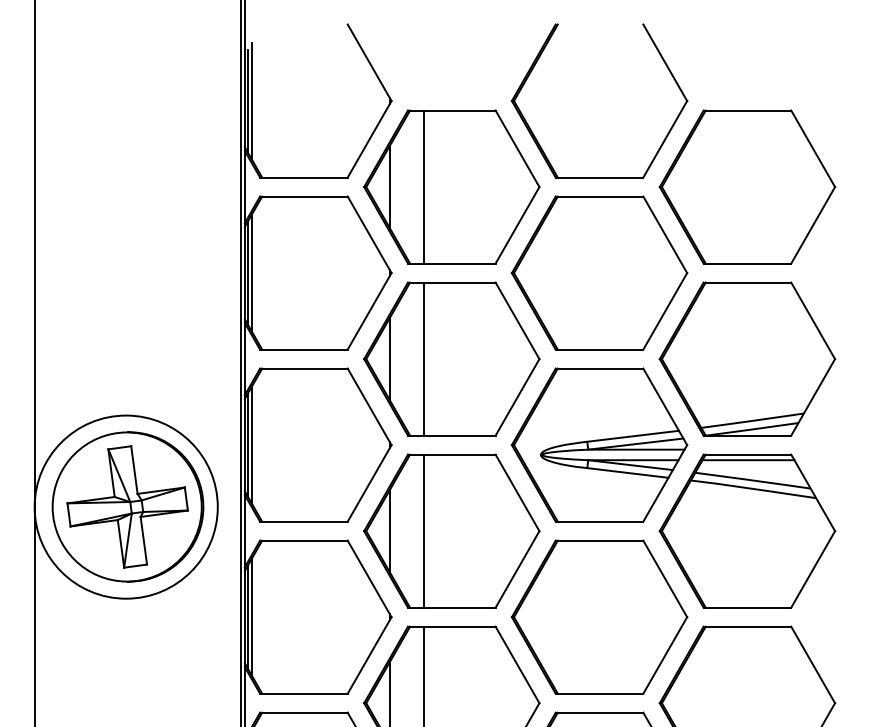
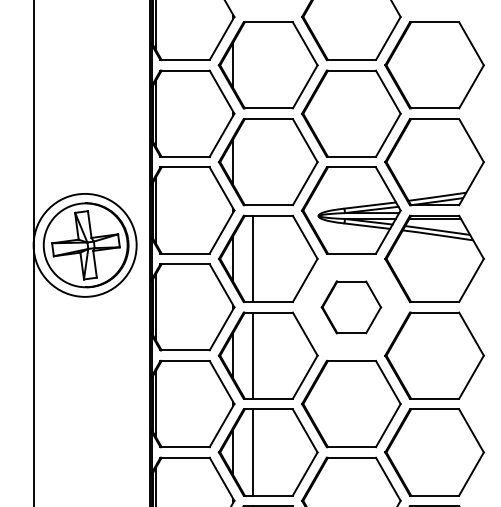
line: (423, 187) -> (252, 65), removed
line: (423, 359) -> (252, 162), removed
part: (599, 617) -> (351, 307), size x0.6

